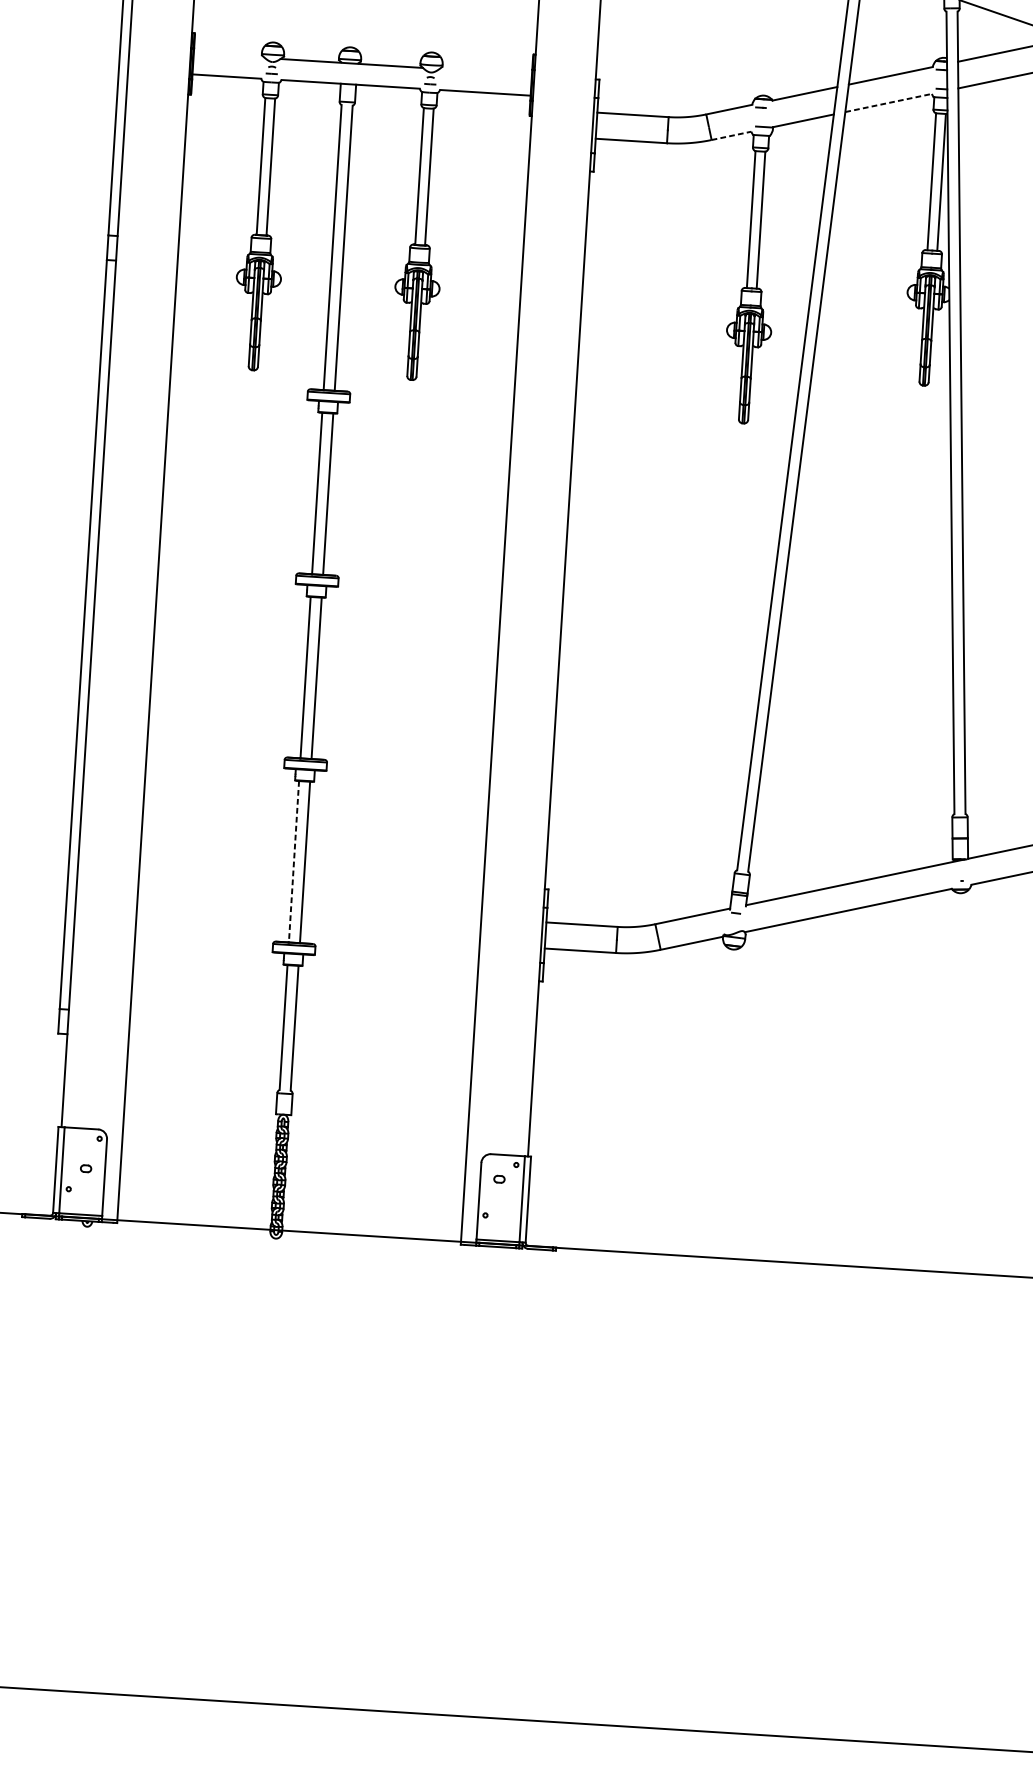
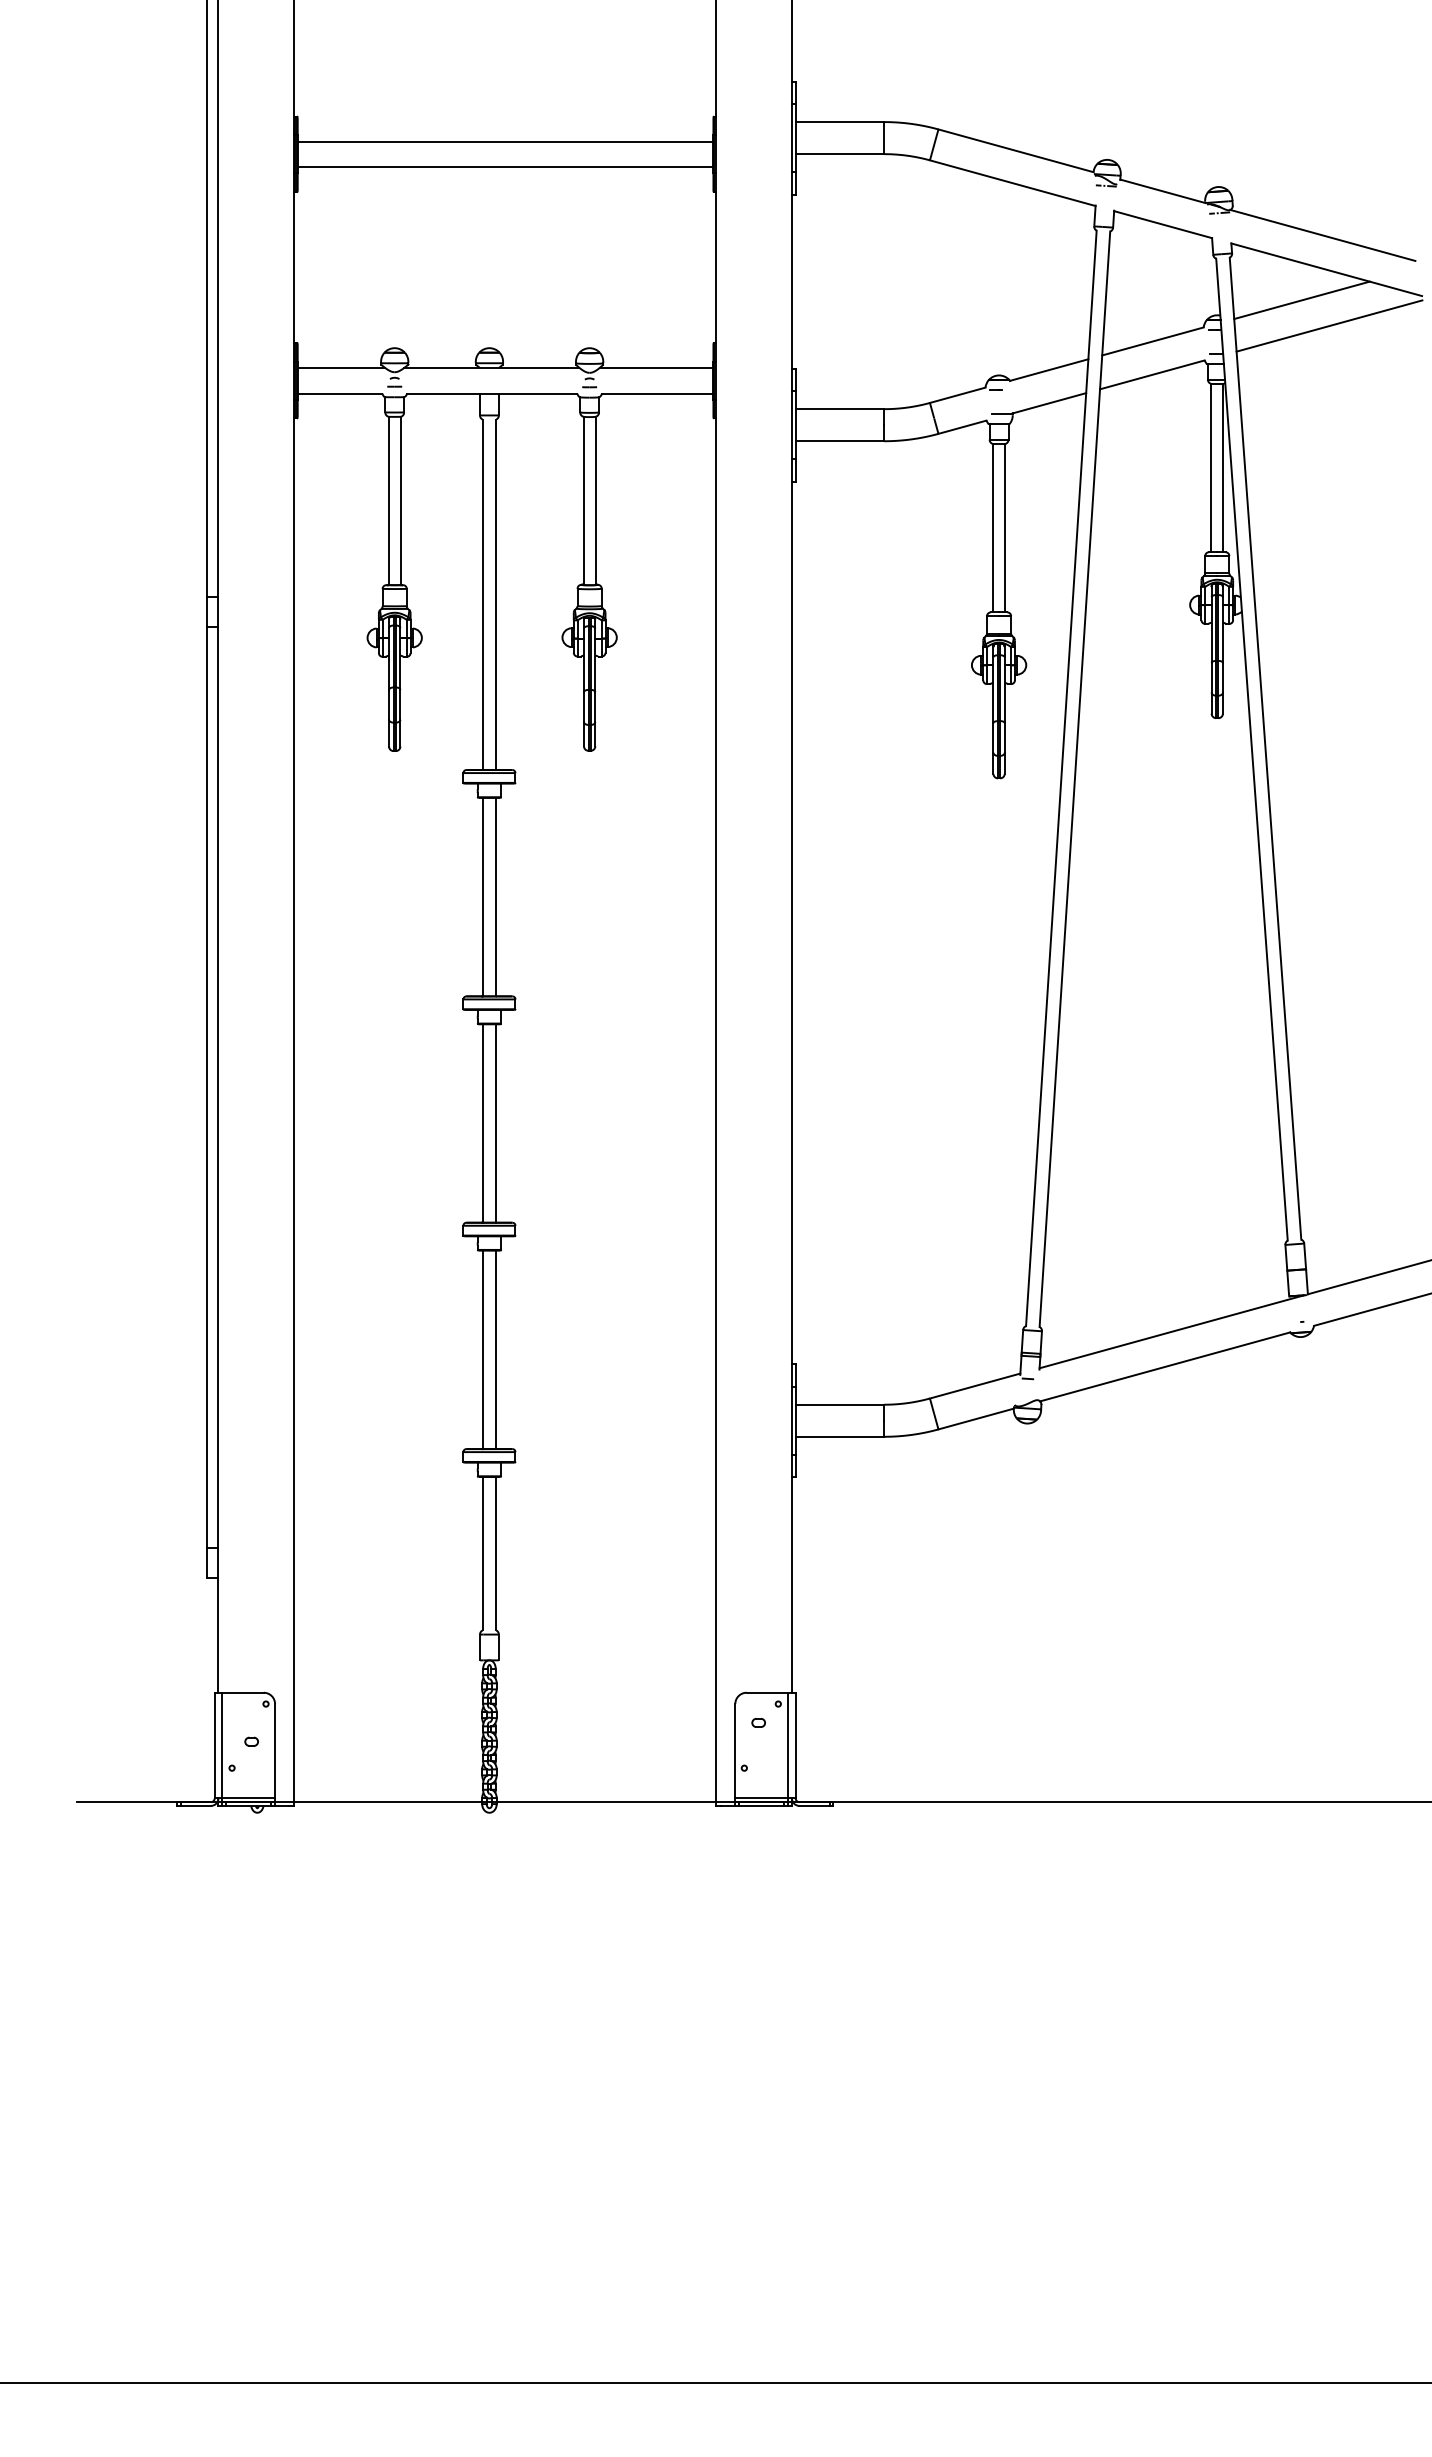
line: (229, 55) -> (341, 367), added
line: (485, 71) -> (656, 367), added
line: (888, 102) -> (1152, 374), dashed -> solid
line: (731, 136) -> (962, 427), dashed -> solid
line: (293, 862) -> (482, 1350), dashed -> solid

